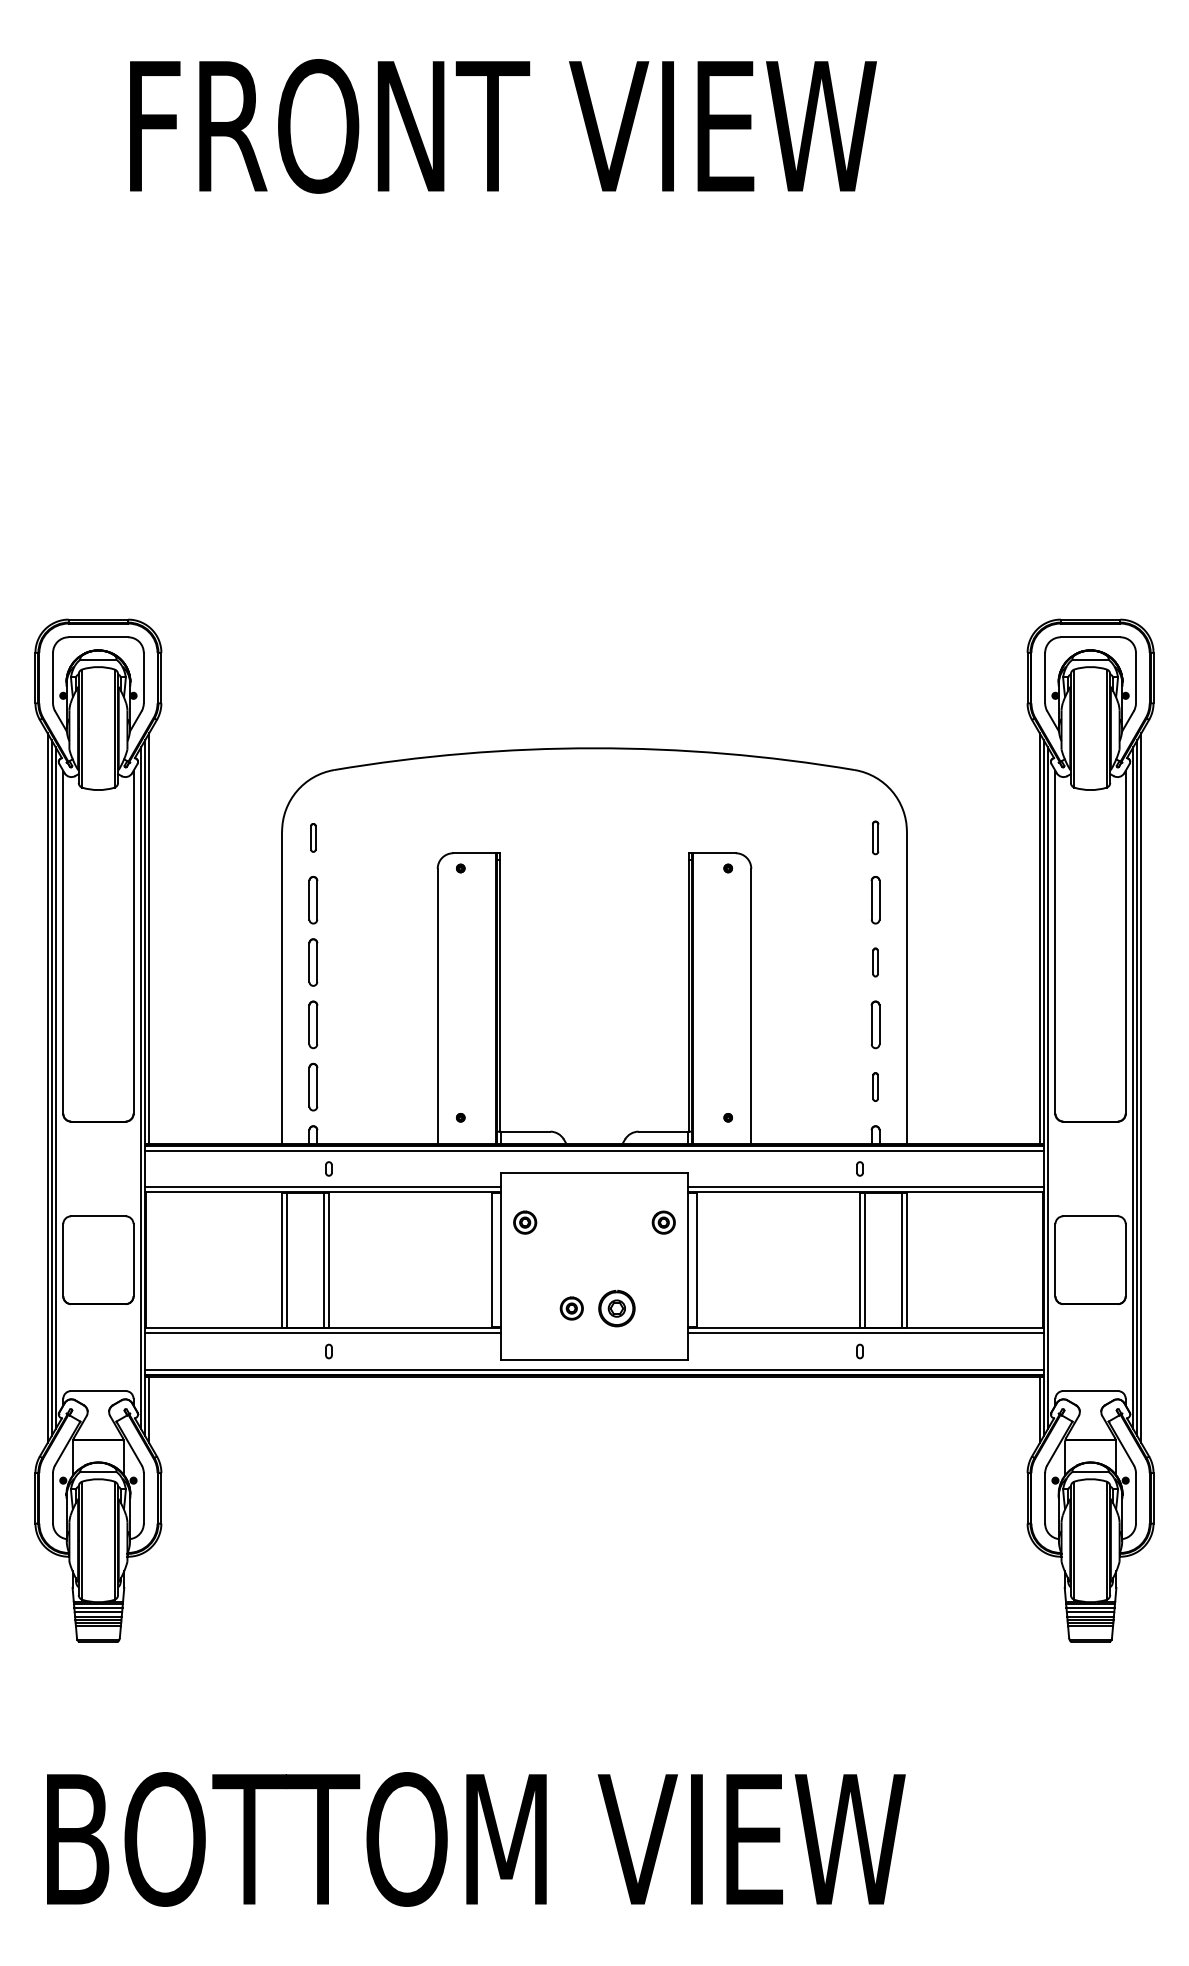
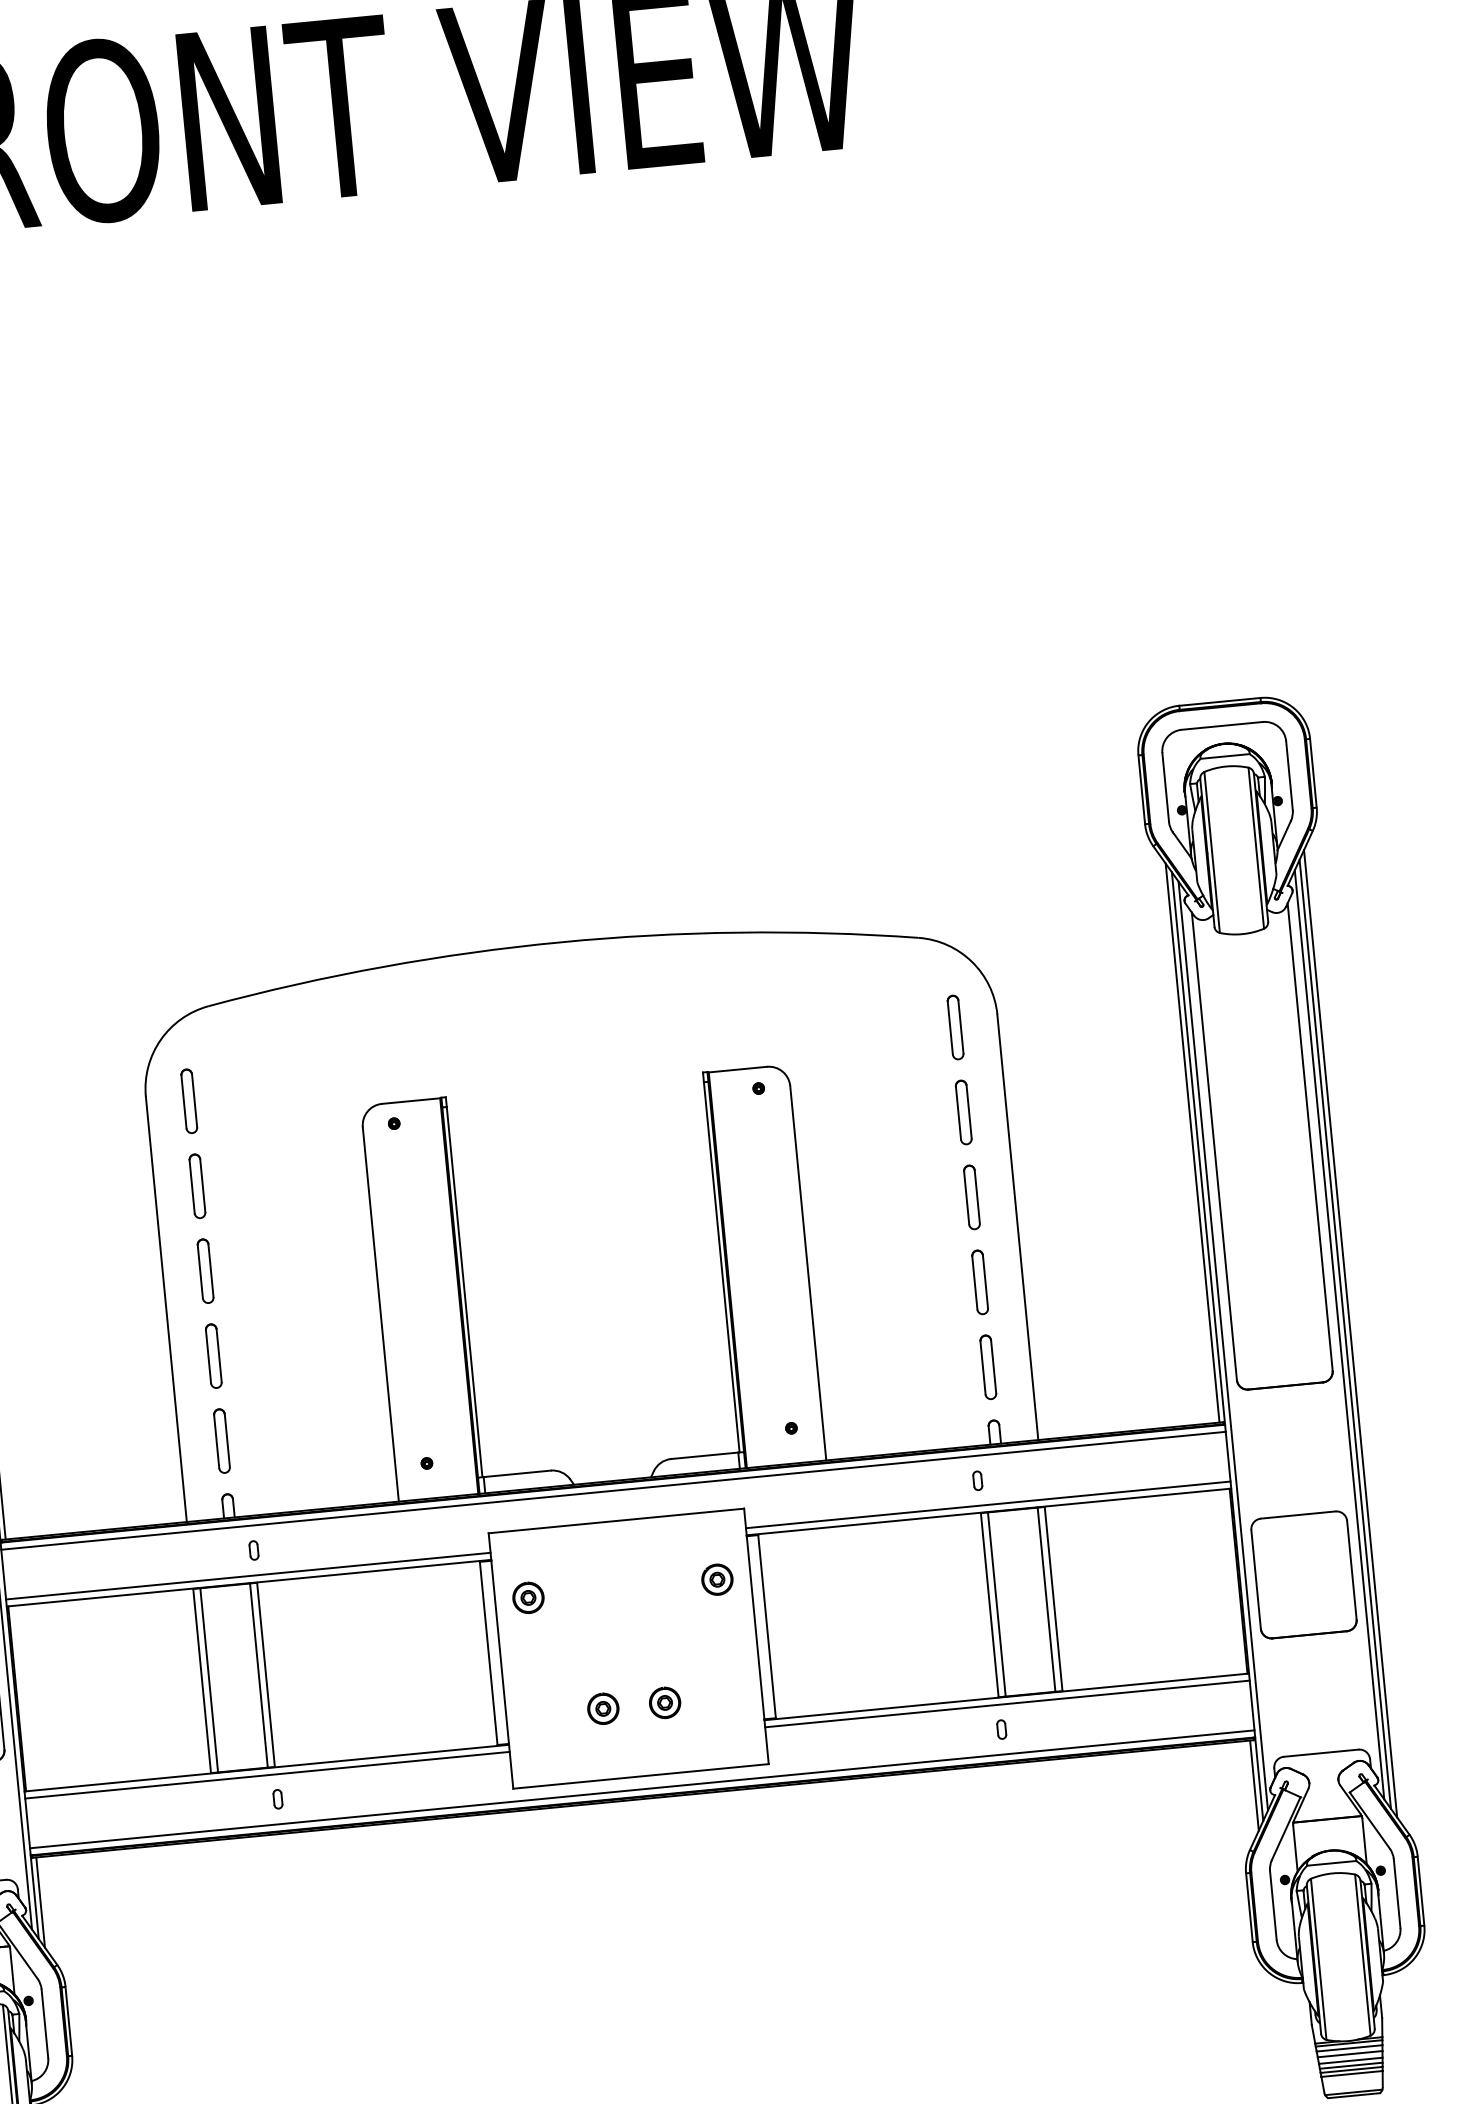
part: (313, 837) -> (189, 1100), size x1.67
part: (875, 837) -> (955, 1027), size x1.43
part: (875, 962) -> (971, 1197), size x1.67
part: (875, 1086) -> (988, 1366), size x1.67
part: (617, 1308) -> (665, 1702), size x0.62

